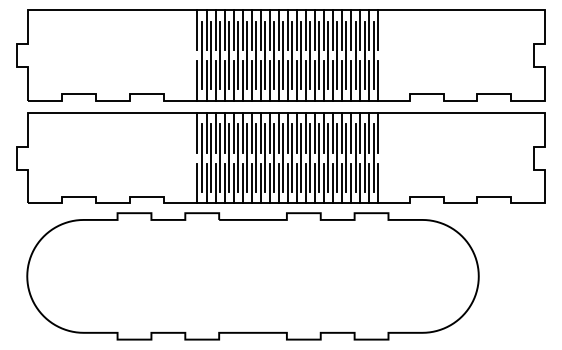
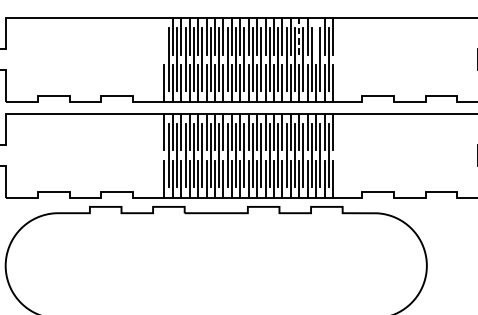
line: (197, 29) -> (164, 35), removed
line: (360, 29) -> (316, 35), removed
line: (341, 30) -> (298, 36), solid -> dashed

